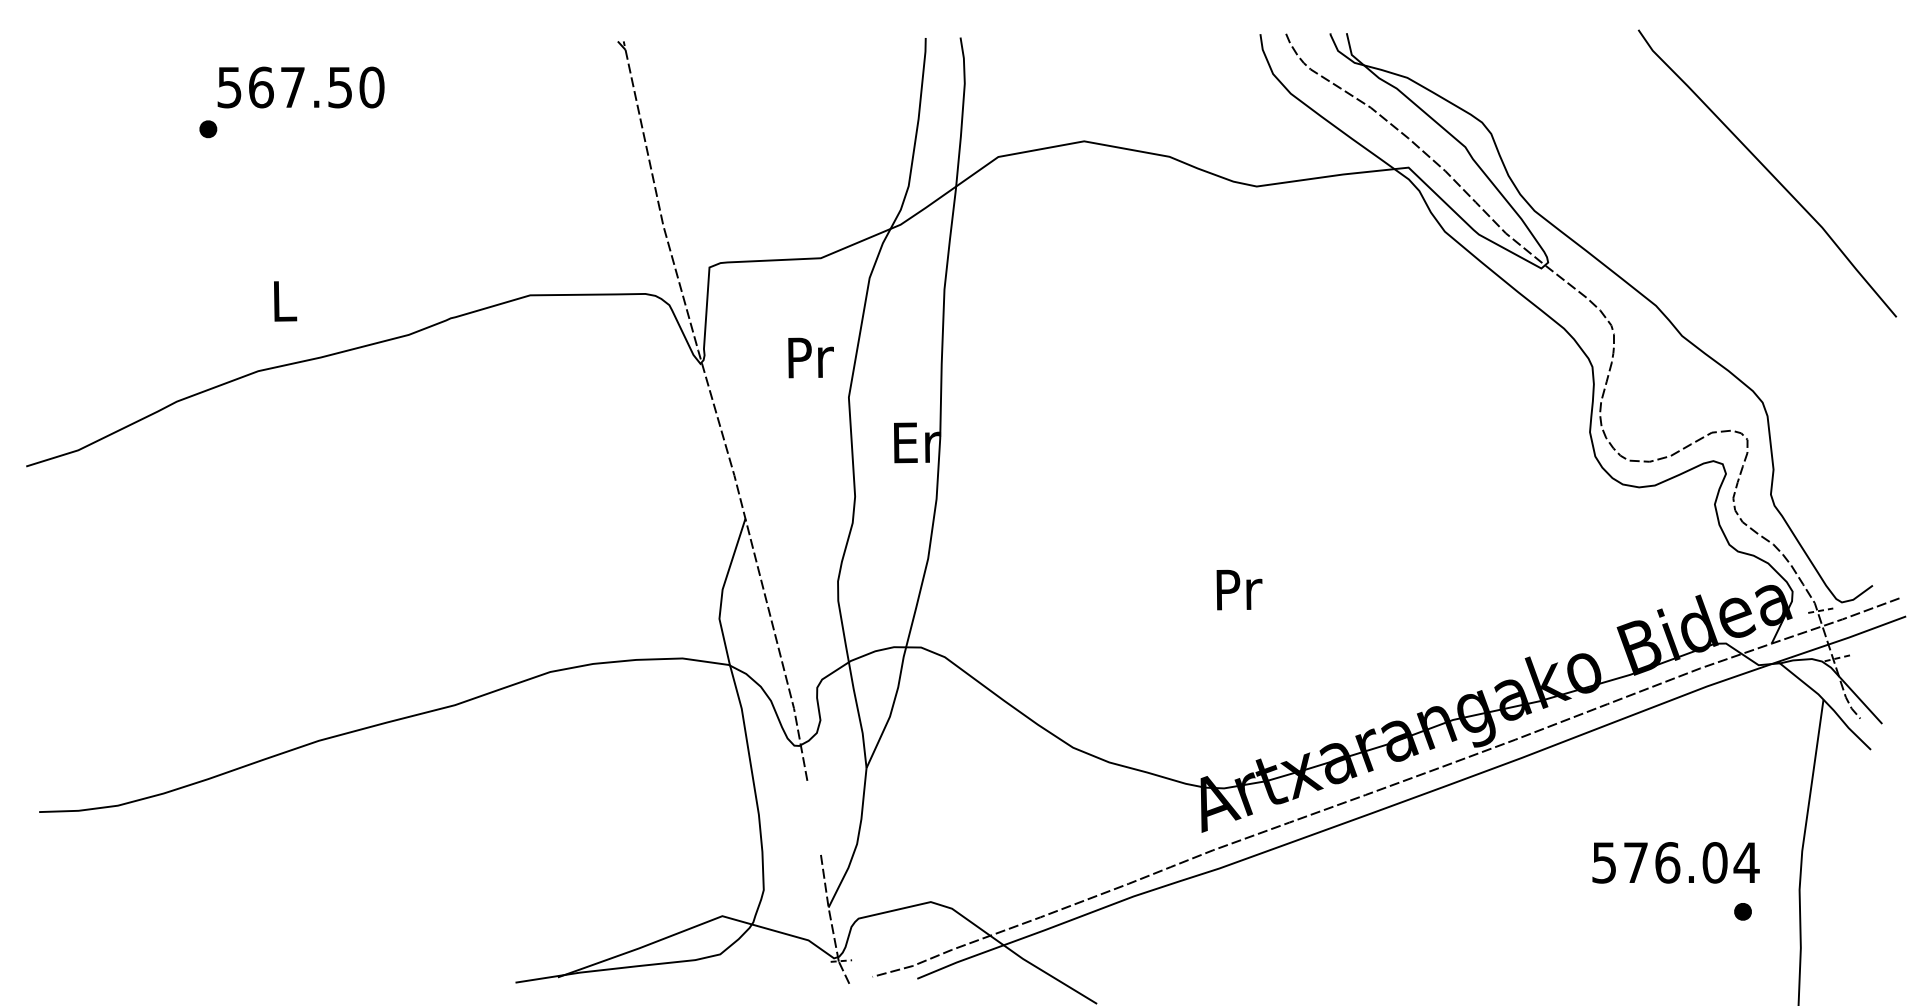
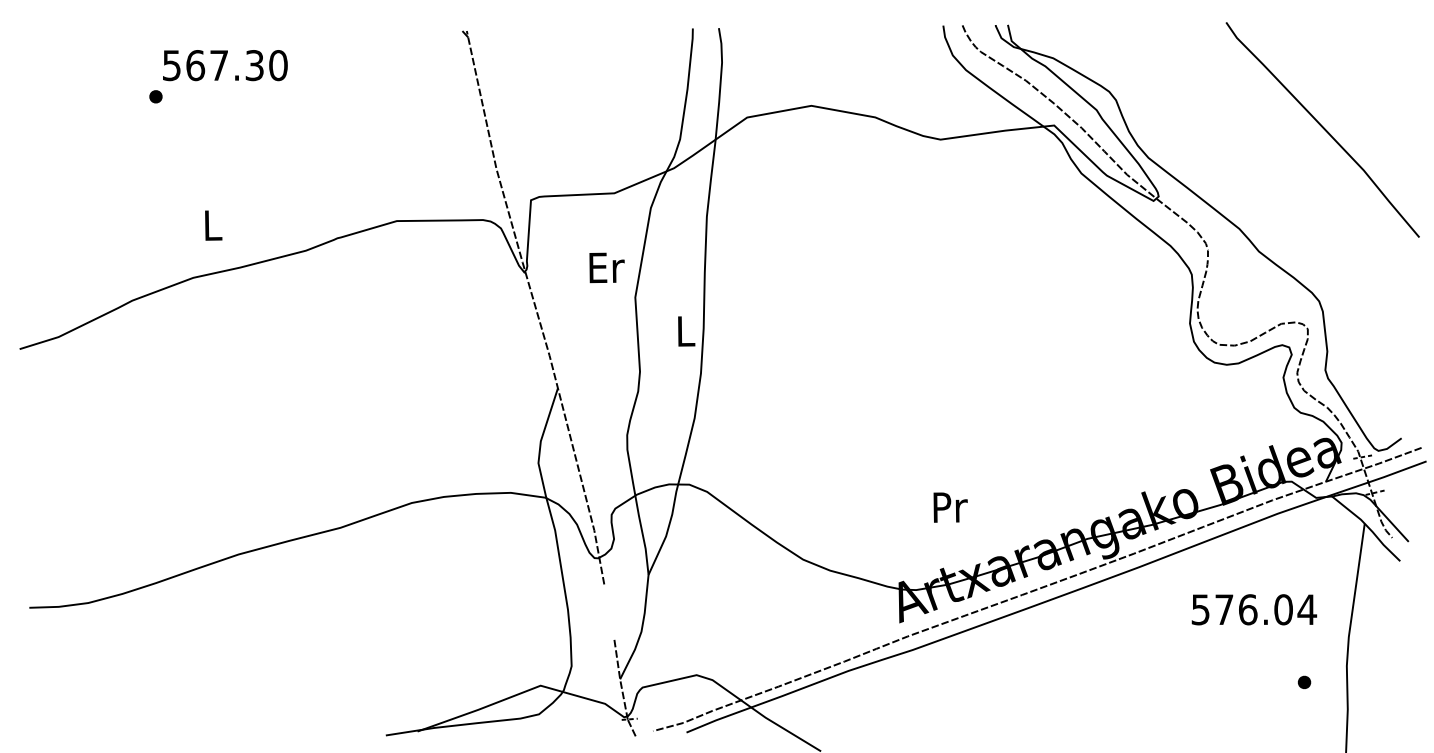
text: (340, 87) -> (254, 65), 567.50 -> 567.30
text: (810, 357) -> (606, 267), Pr -> Er
text: (917, 442) -> (686, 331), Er -> L
text: (1239, 589) -> (950, 507), moved
text: (1676, 862) -> (1254, 609), moved

